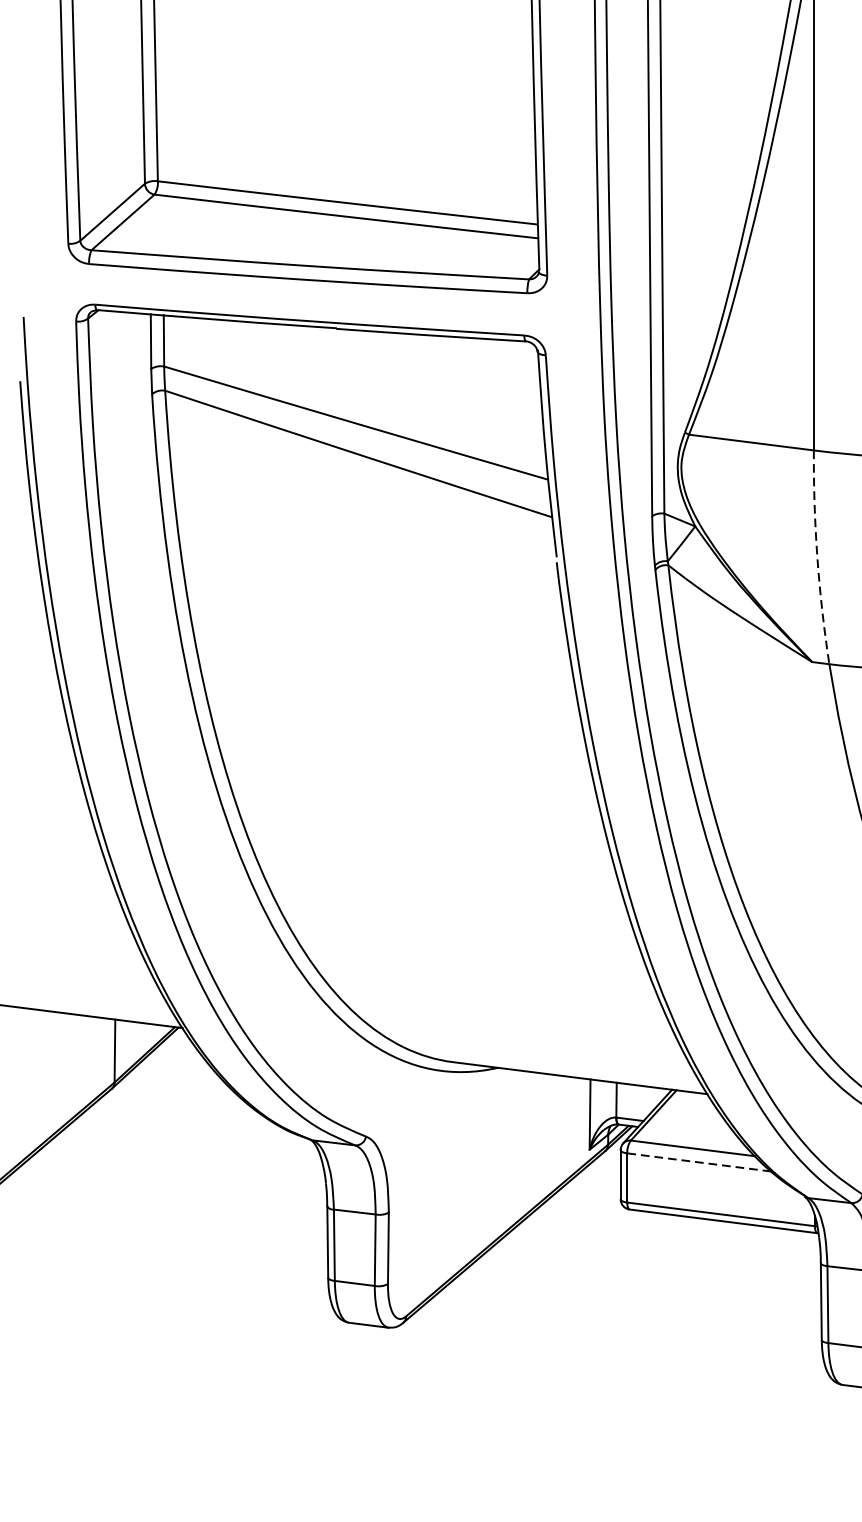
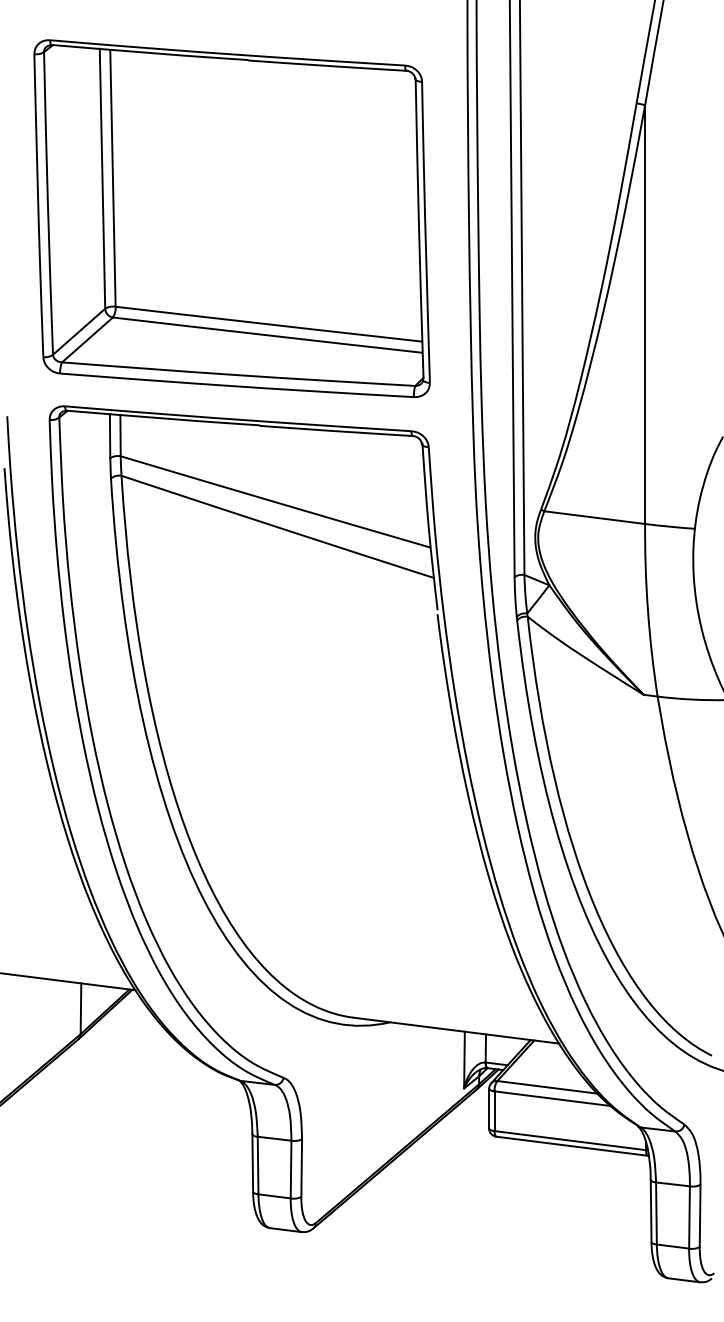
arc: (816, 557) -> (647, 610), dashed -> solid
line: (699, 1162) -> (552, 1098), dashed -> solid

